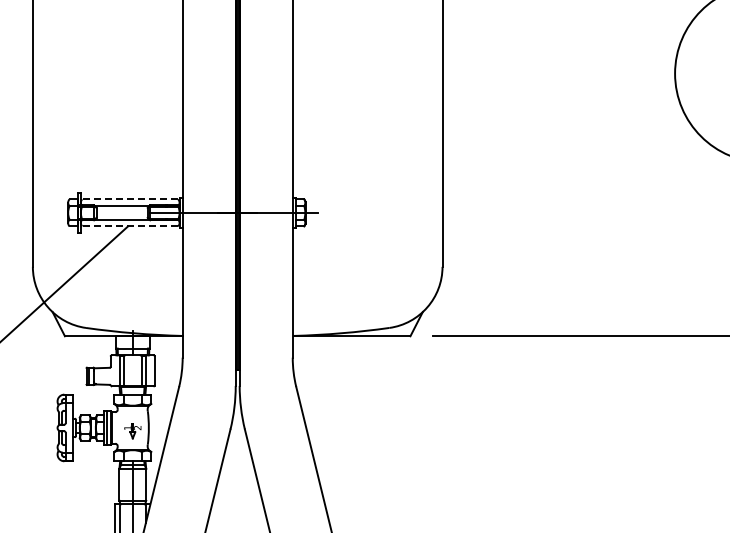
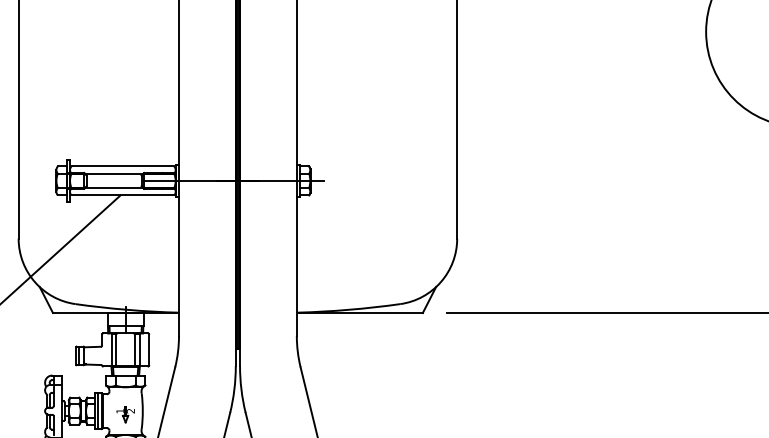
line: (130, 199) -> (123, 166), dashed -> solid
line: (130, 226) -> (123, 195), dashed -> solid

